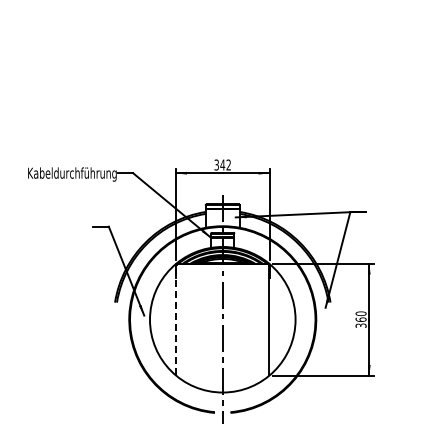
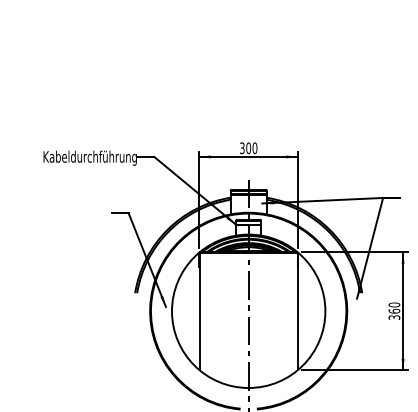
text: (225, 164) -> (251, 147), 342 -> 300
line: (176, 319) -> (199, 311), dashed -> solid

